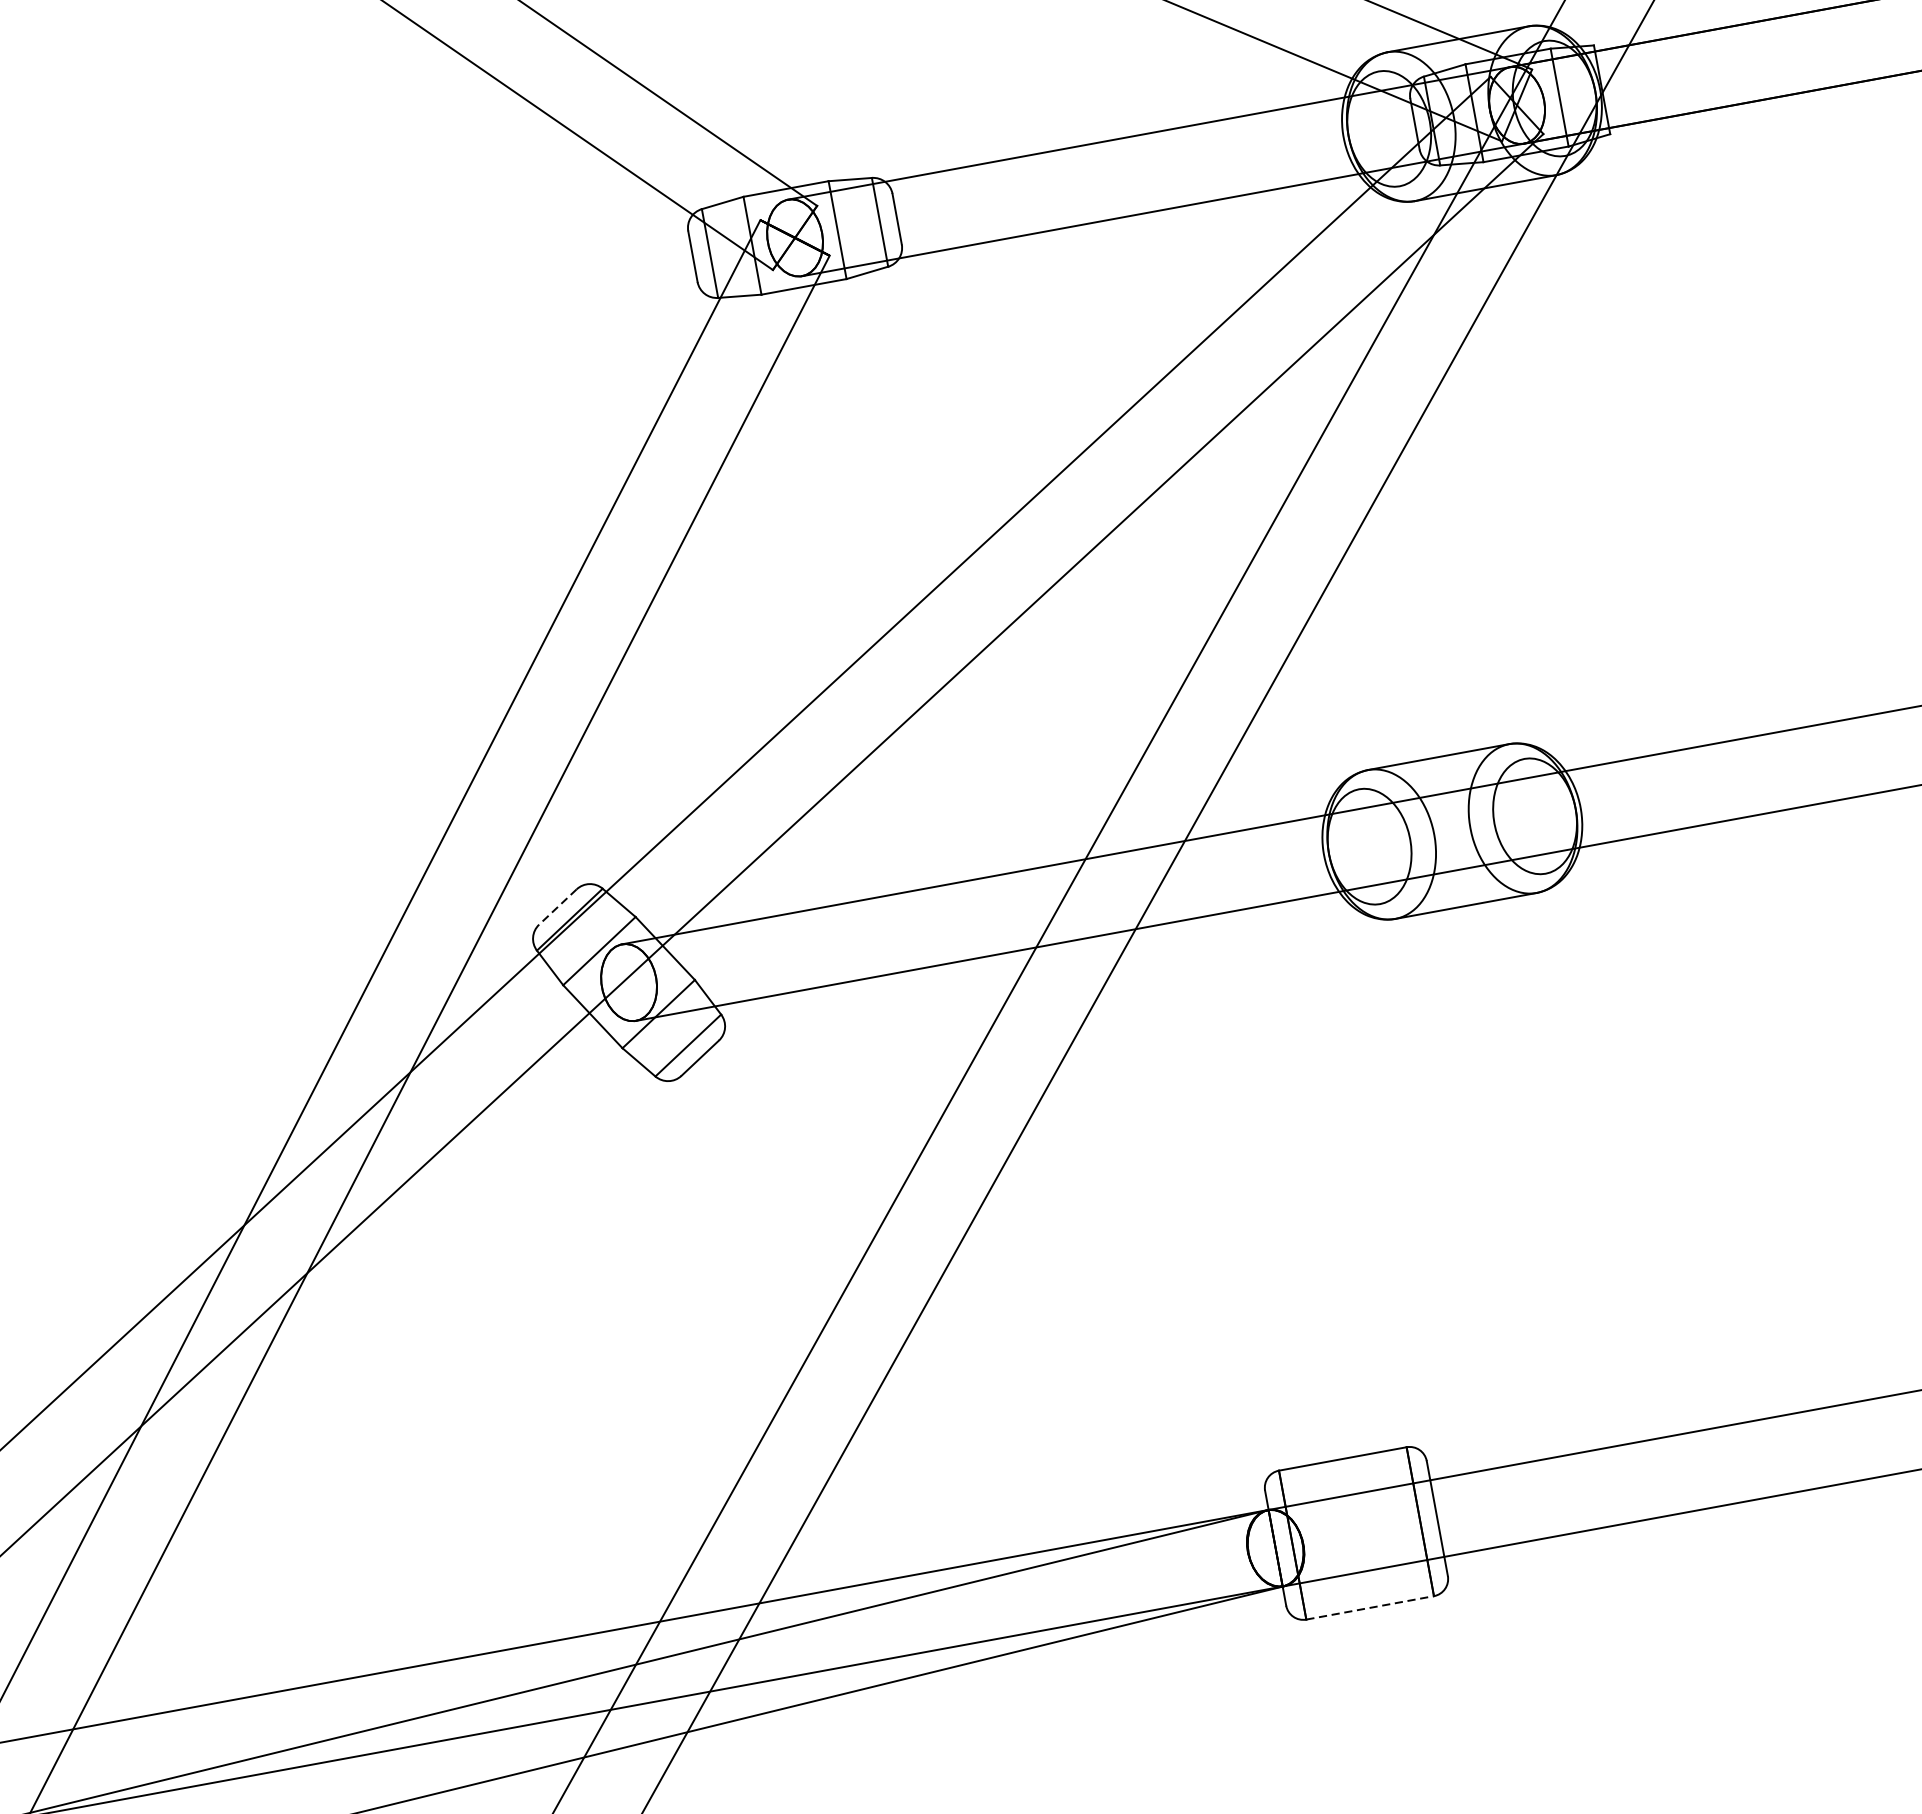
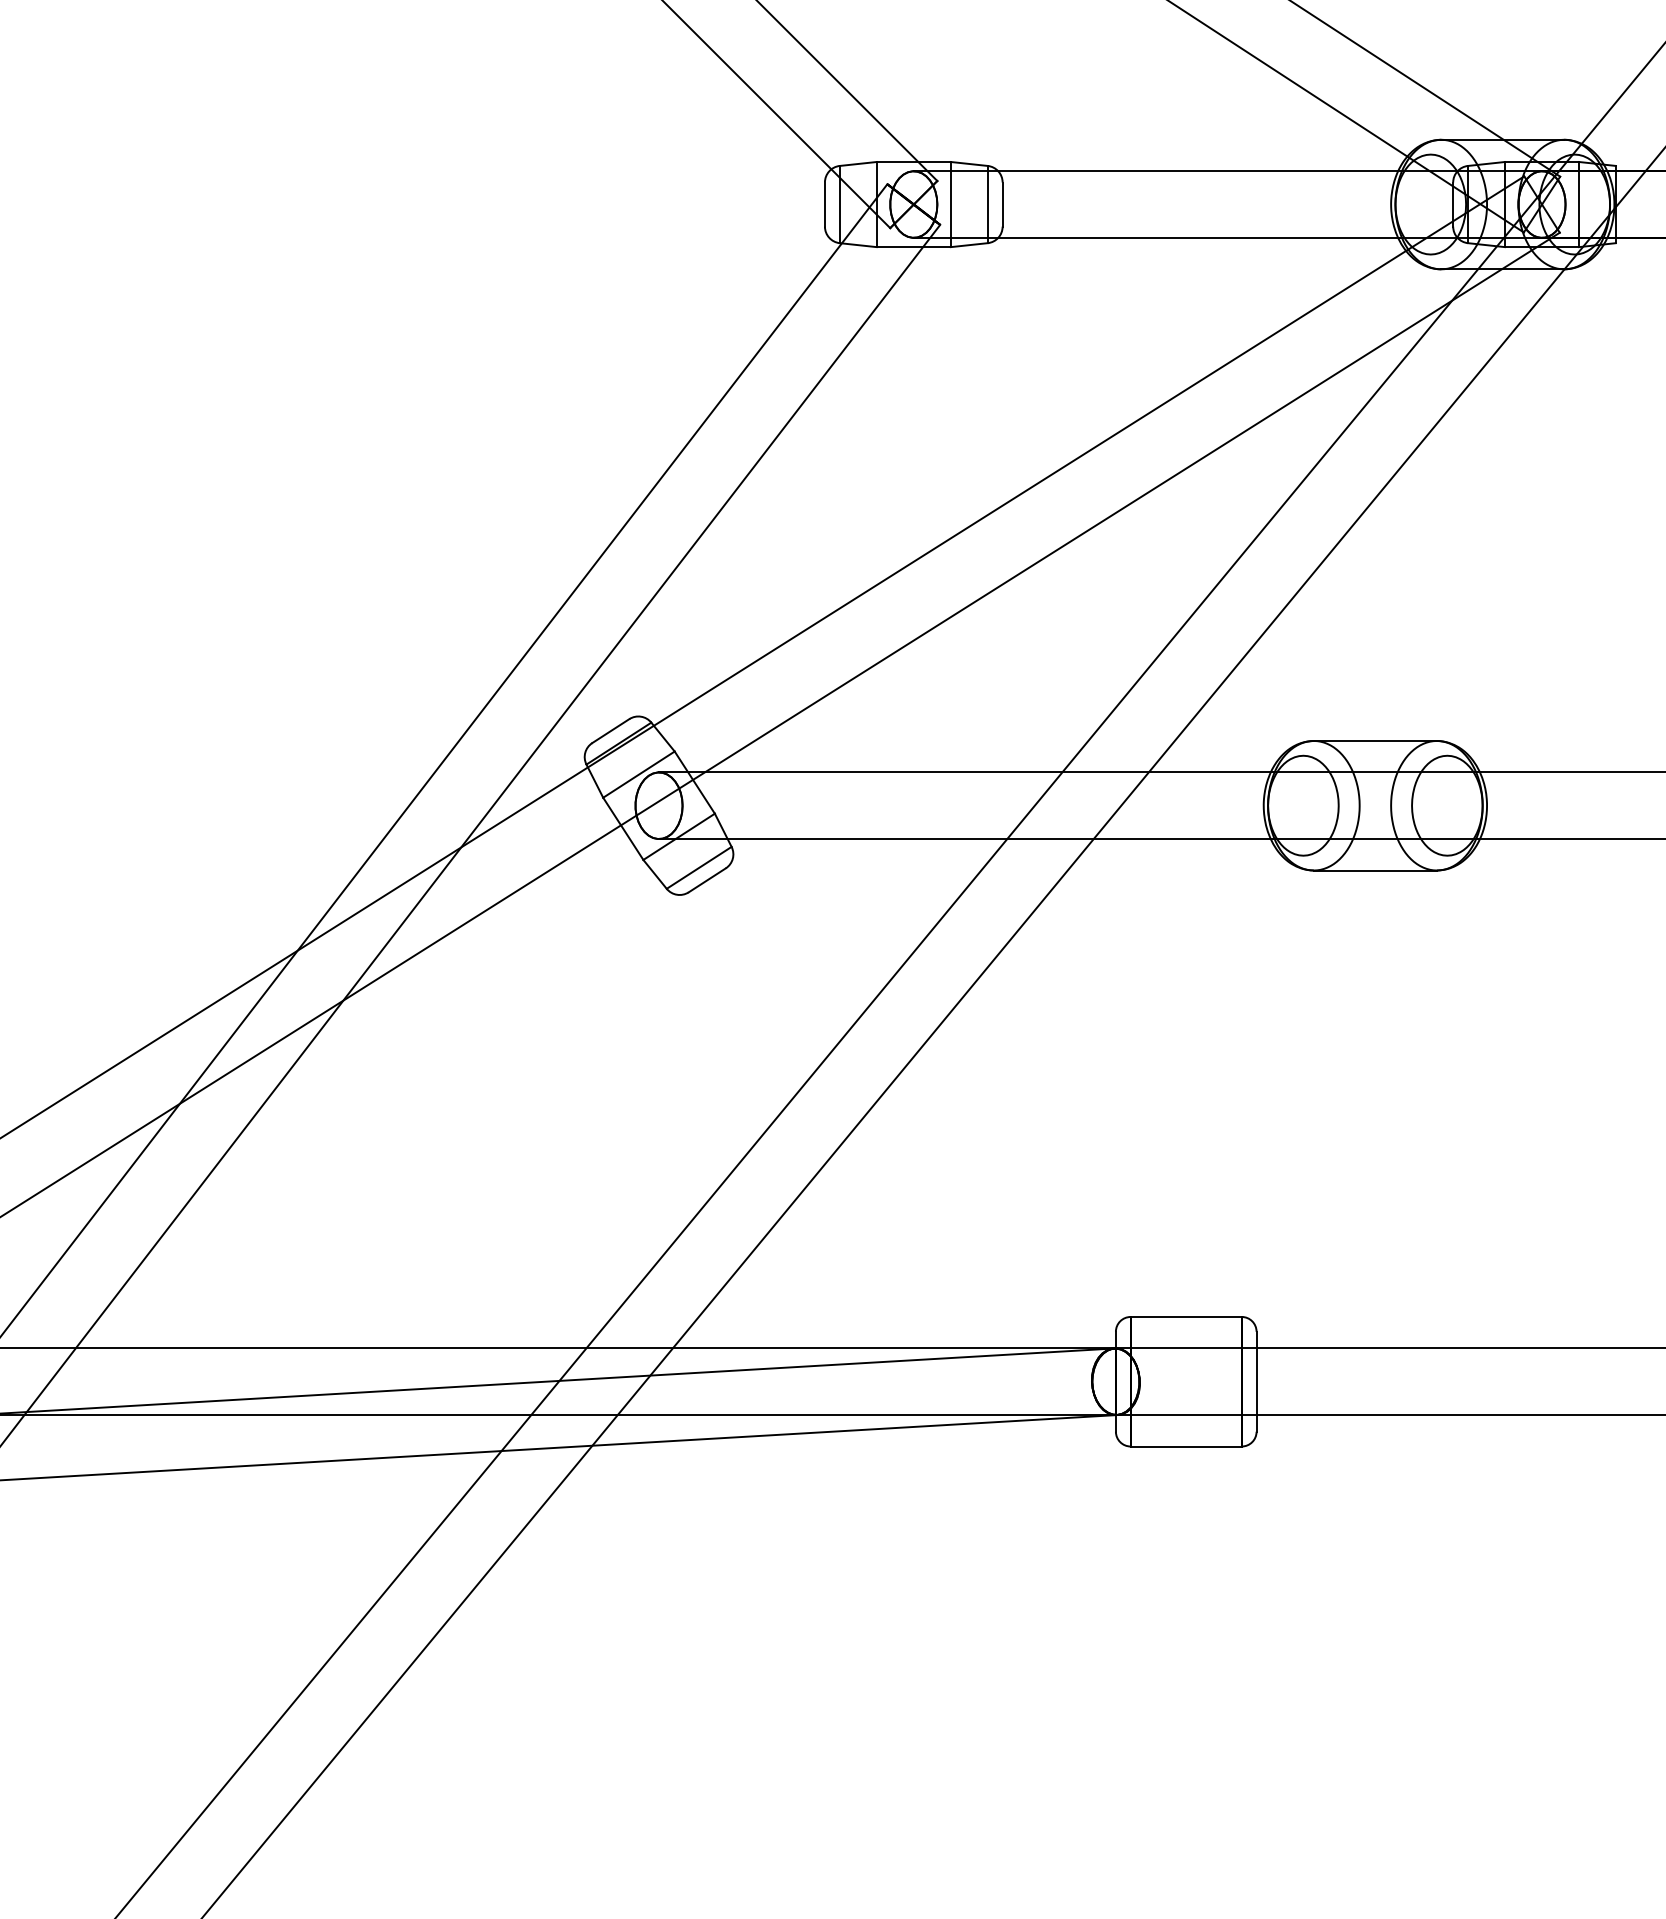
line: (557, 907) -> (610, 731), dashed -> solid
line: (1370, 1607) -> (1186, 1446), dashed -> solid

